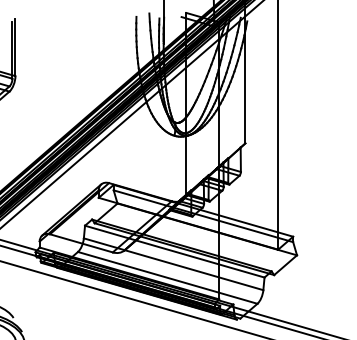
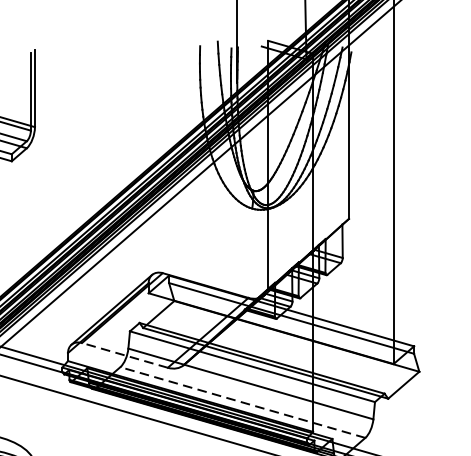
line: (81, 243) -> (125, 355), solid -> dashed
line: (167, 277) -> (242, 402), solid -> dashed

